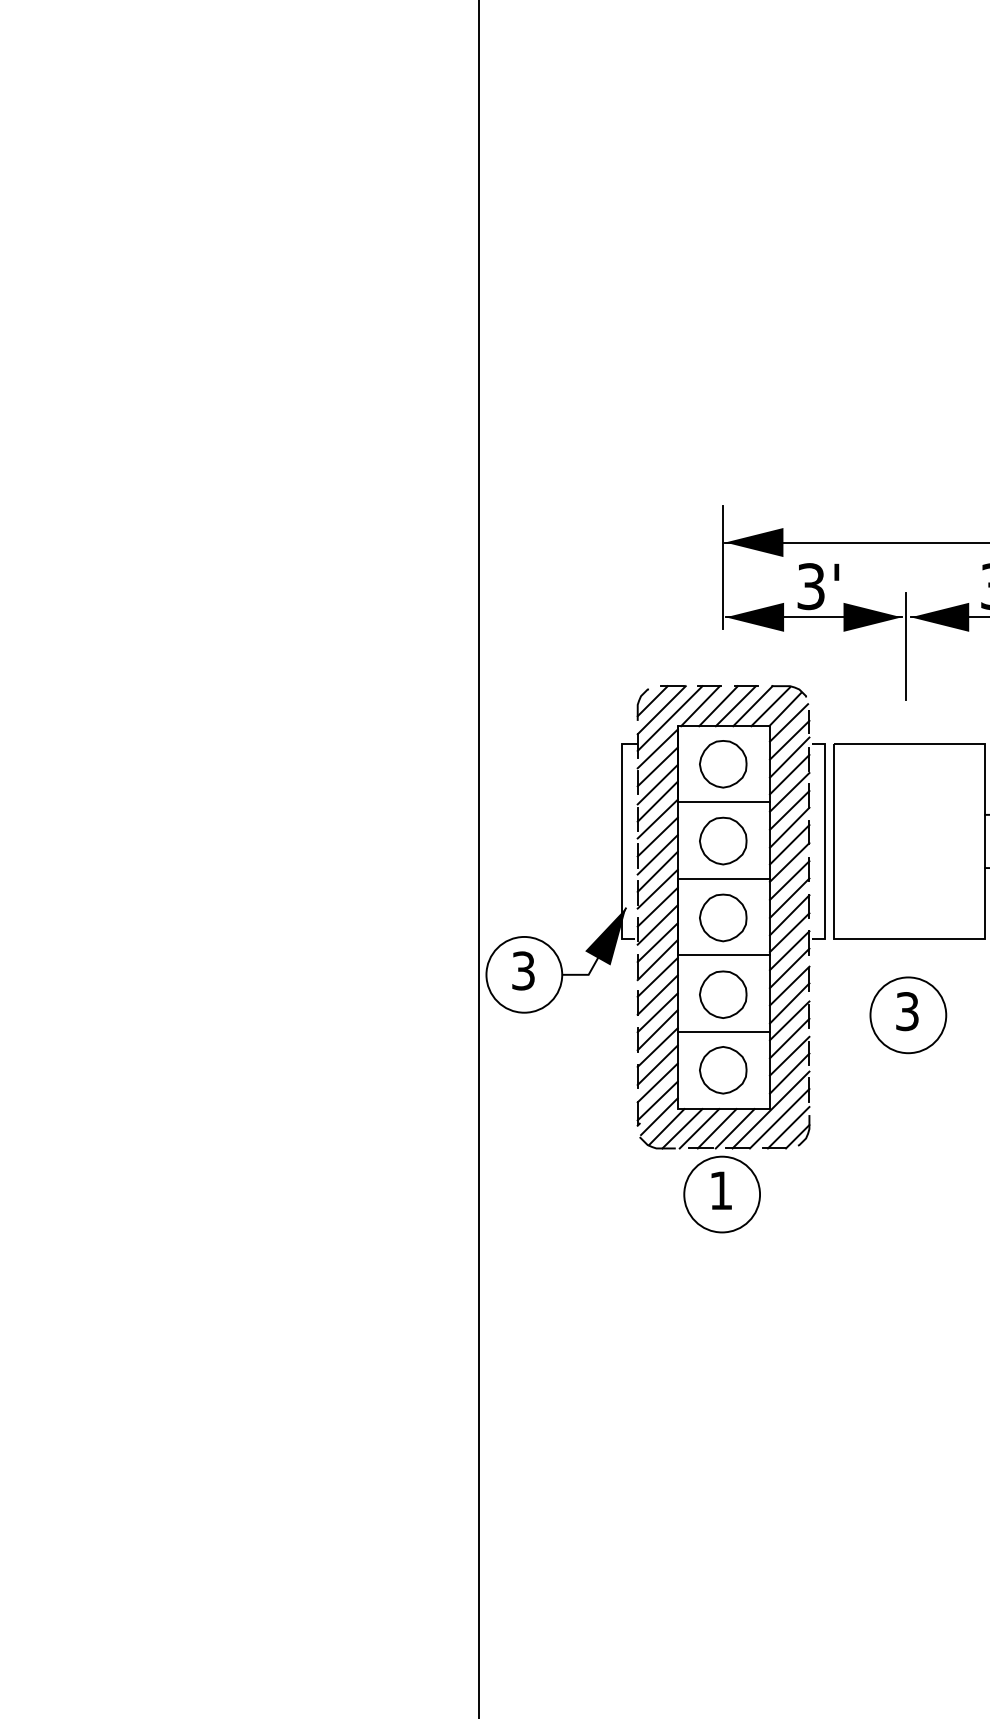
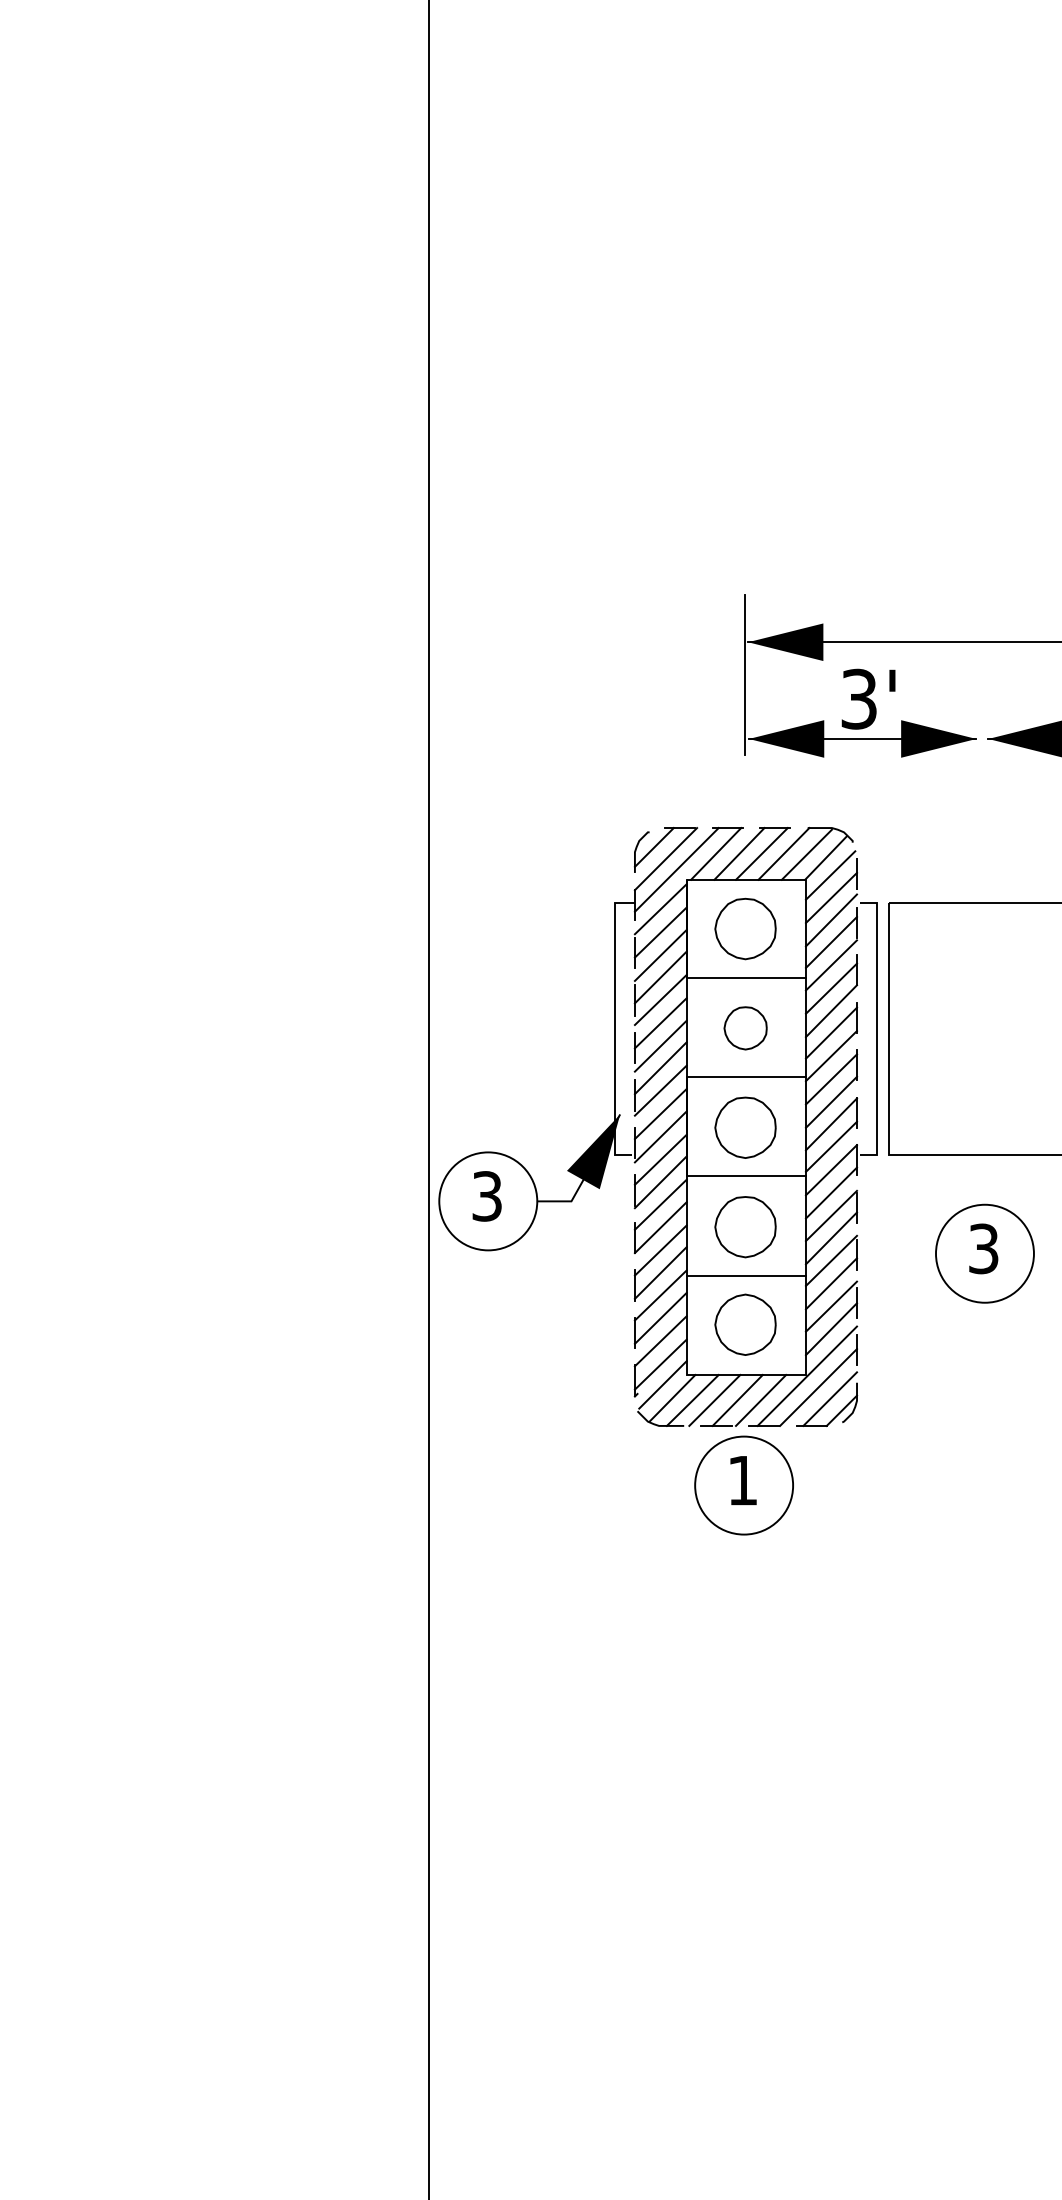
line: (906, 645) -> (982, 775), removed
part: (723, 840) -> (745, 1027), size x0.7

